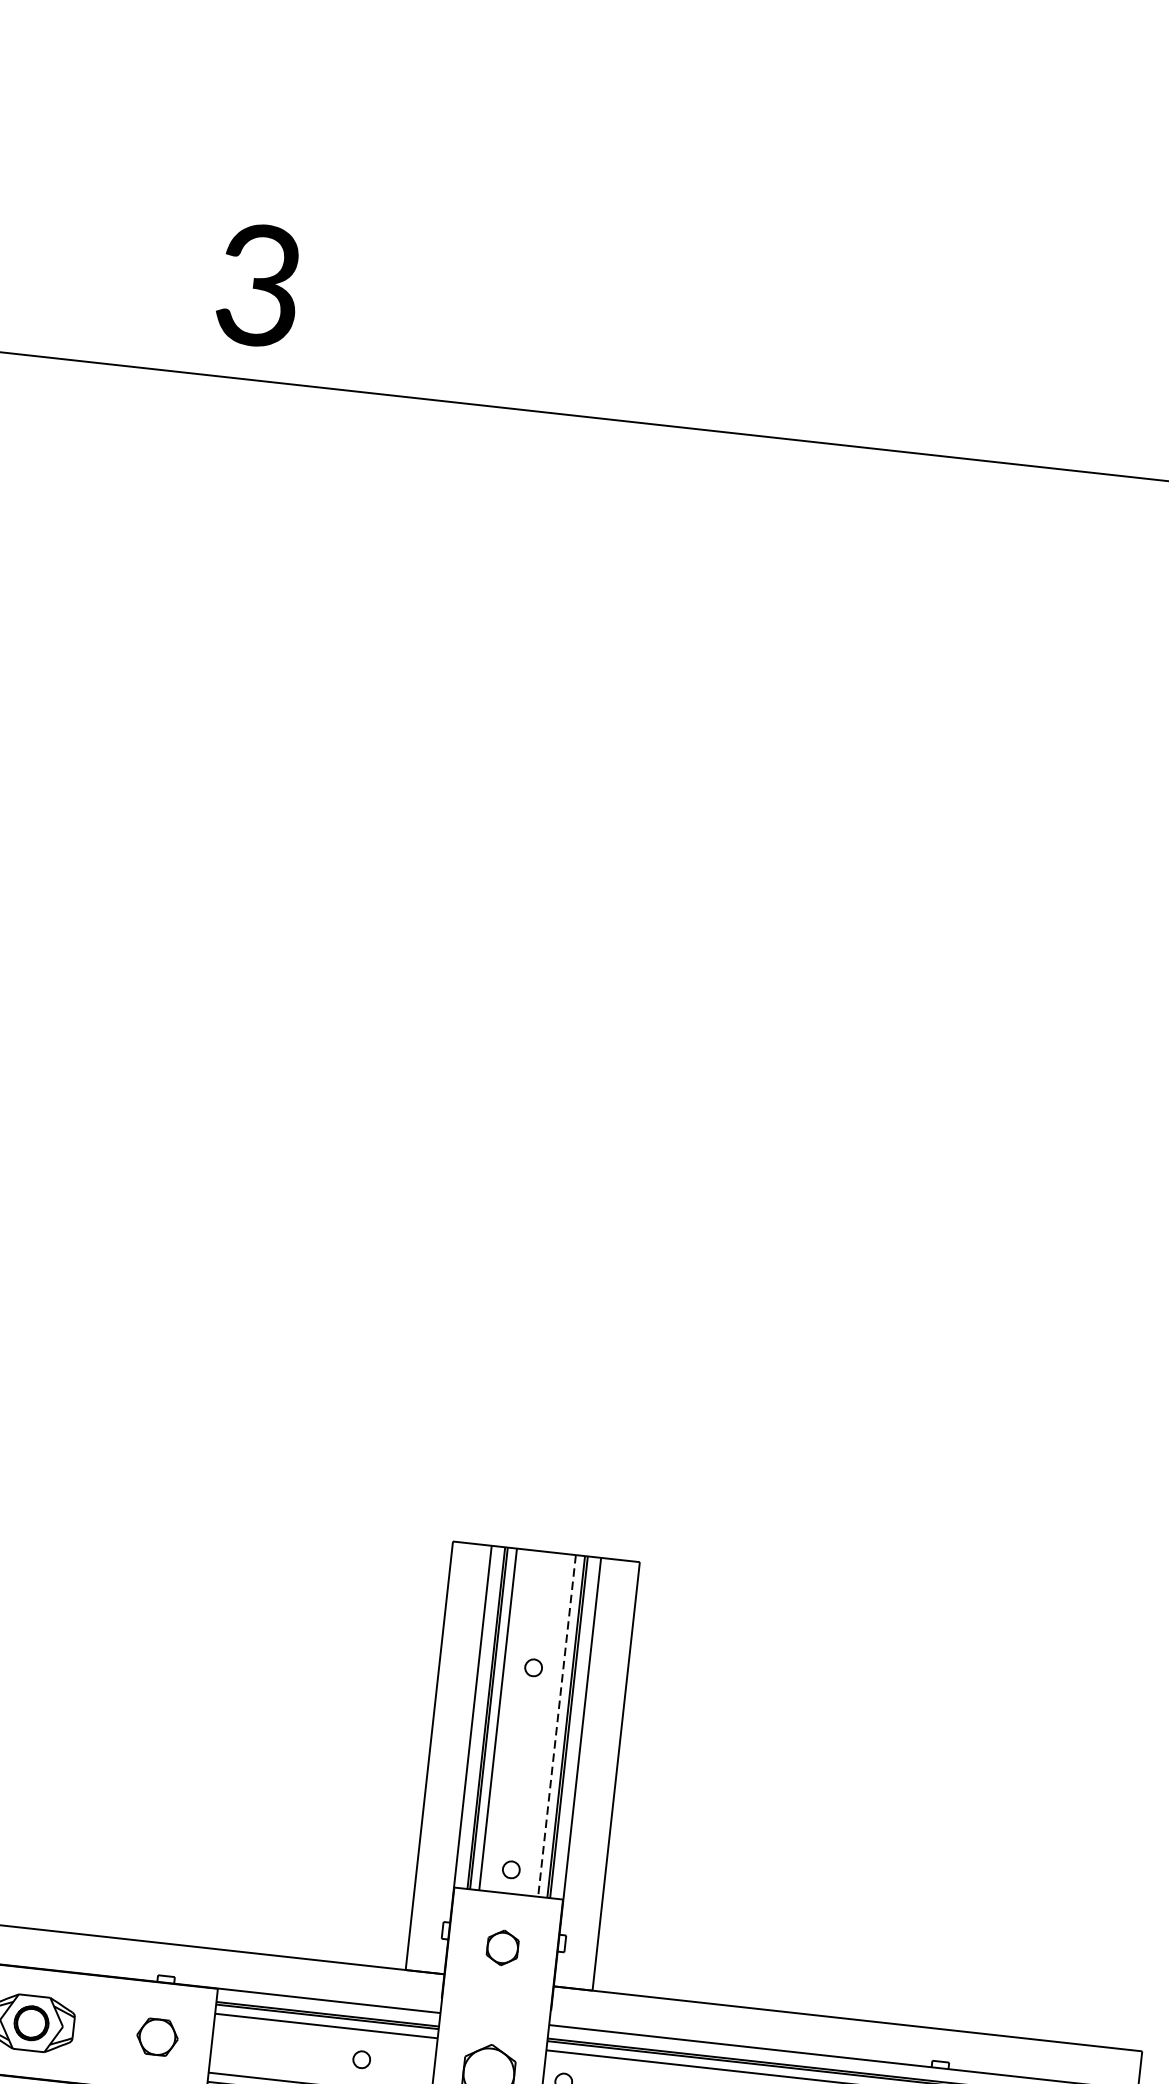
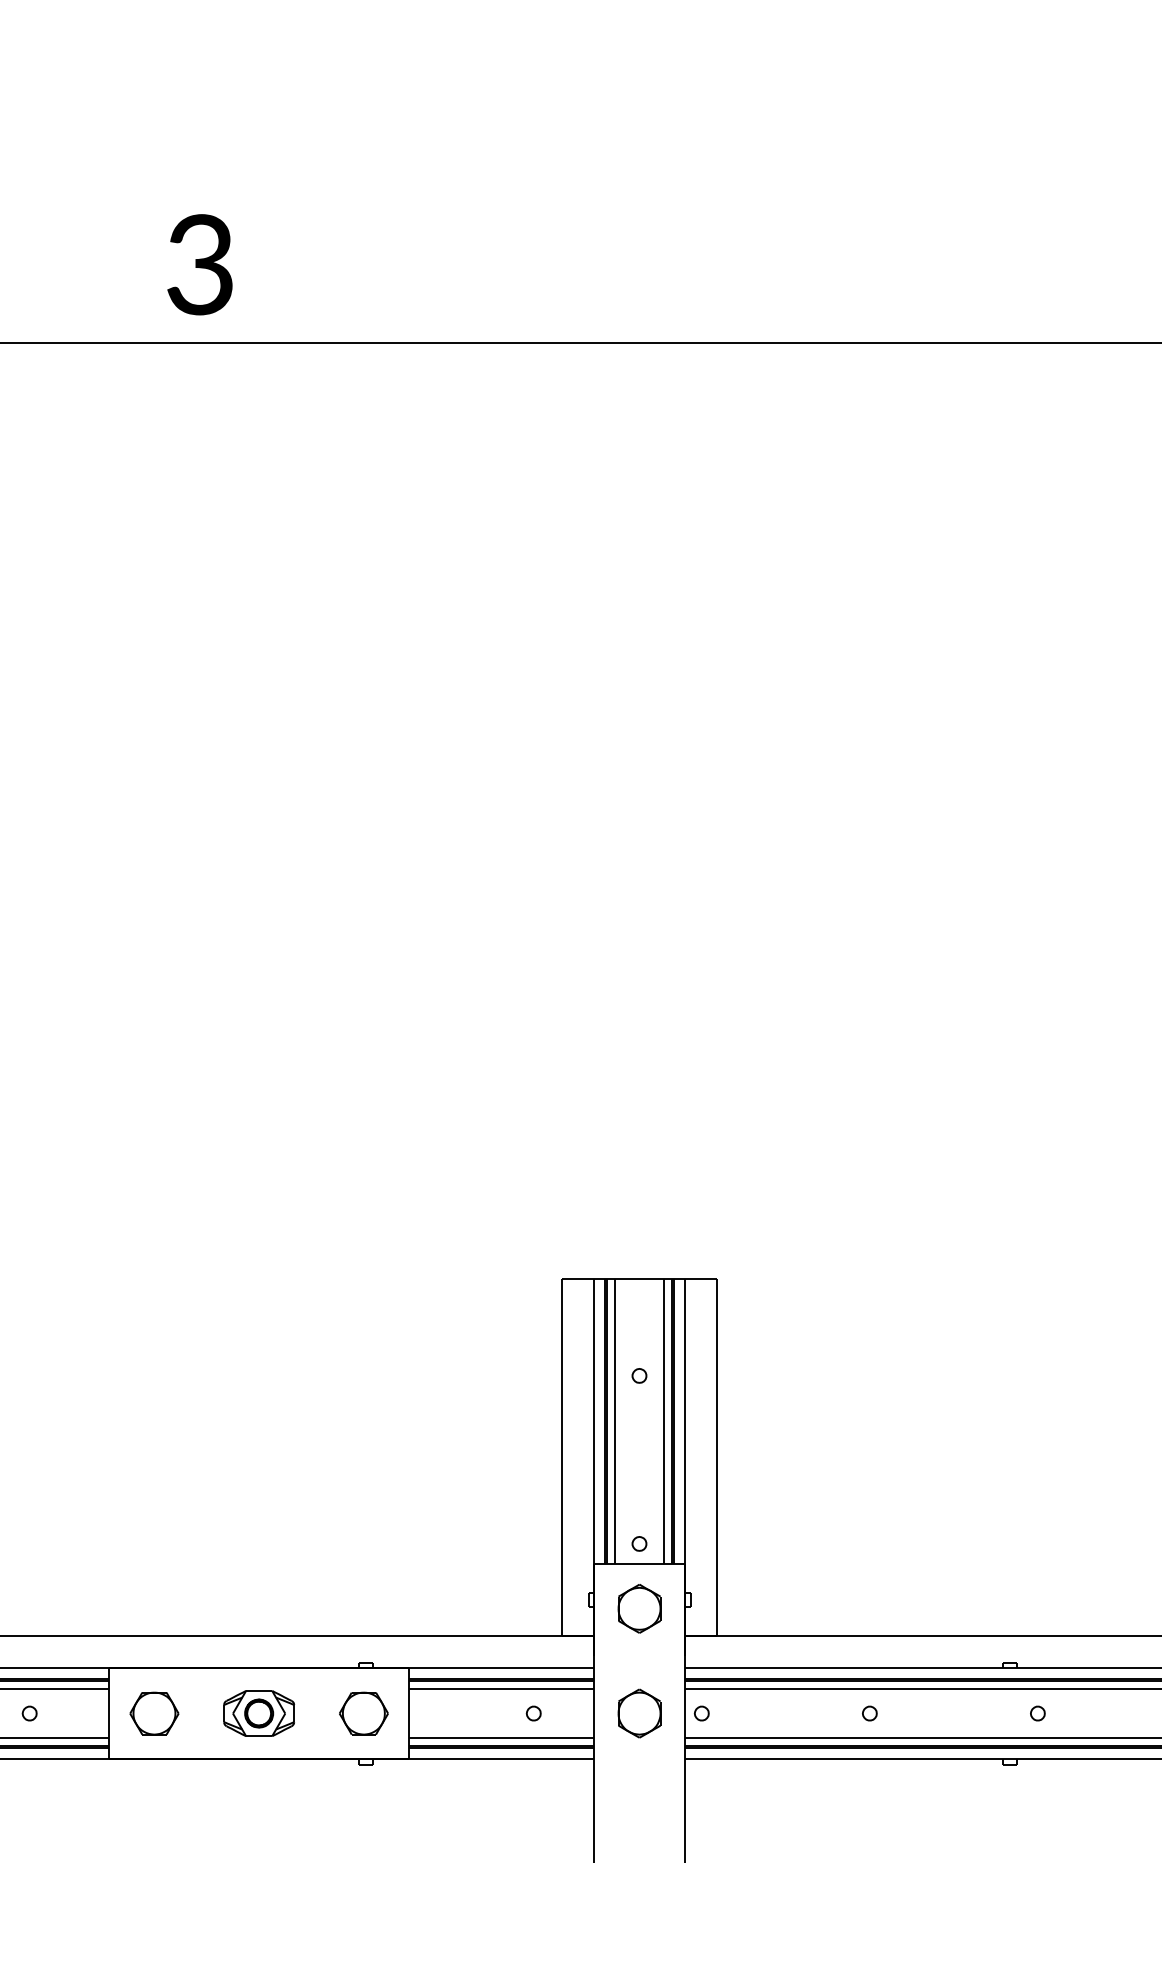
text: (257, 284) -> (199, 264), moved
line: (556, 1727) -> (663, 1422), dashed -> solid
part: (502, 1947) -> (639, 1608), size x1.67
part: (157, 2037) -> (363, 1713), size x1.43

